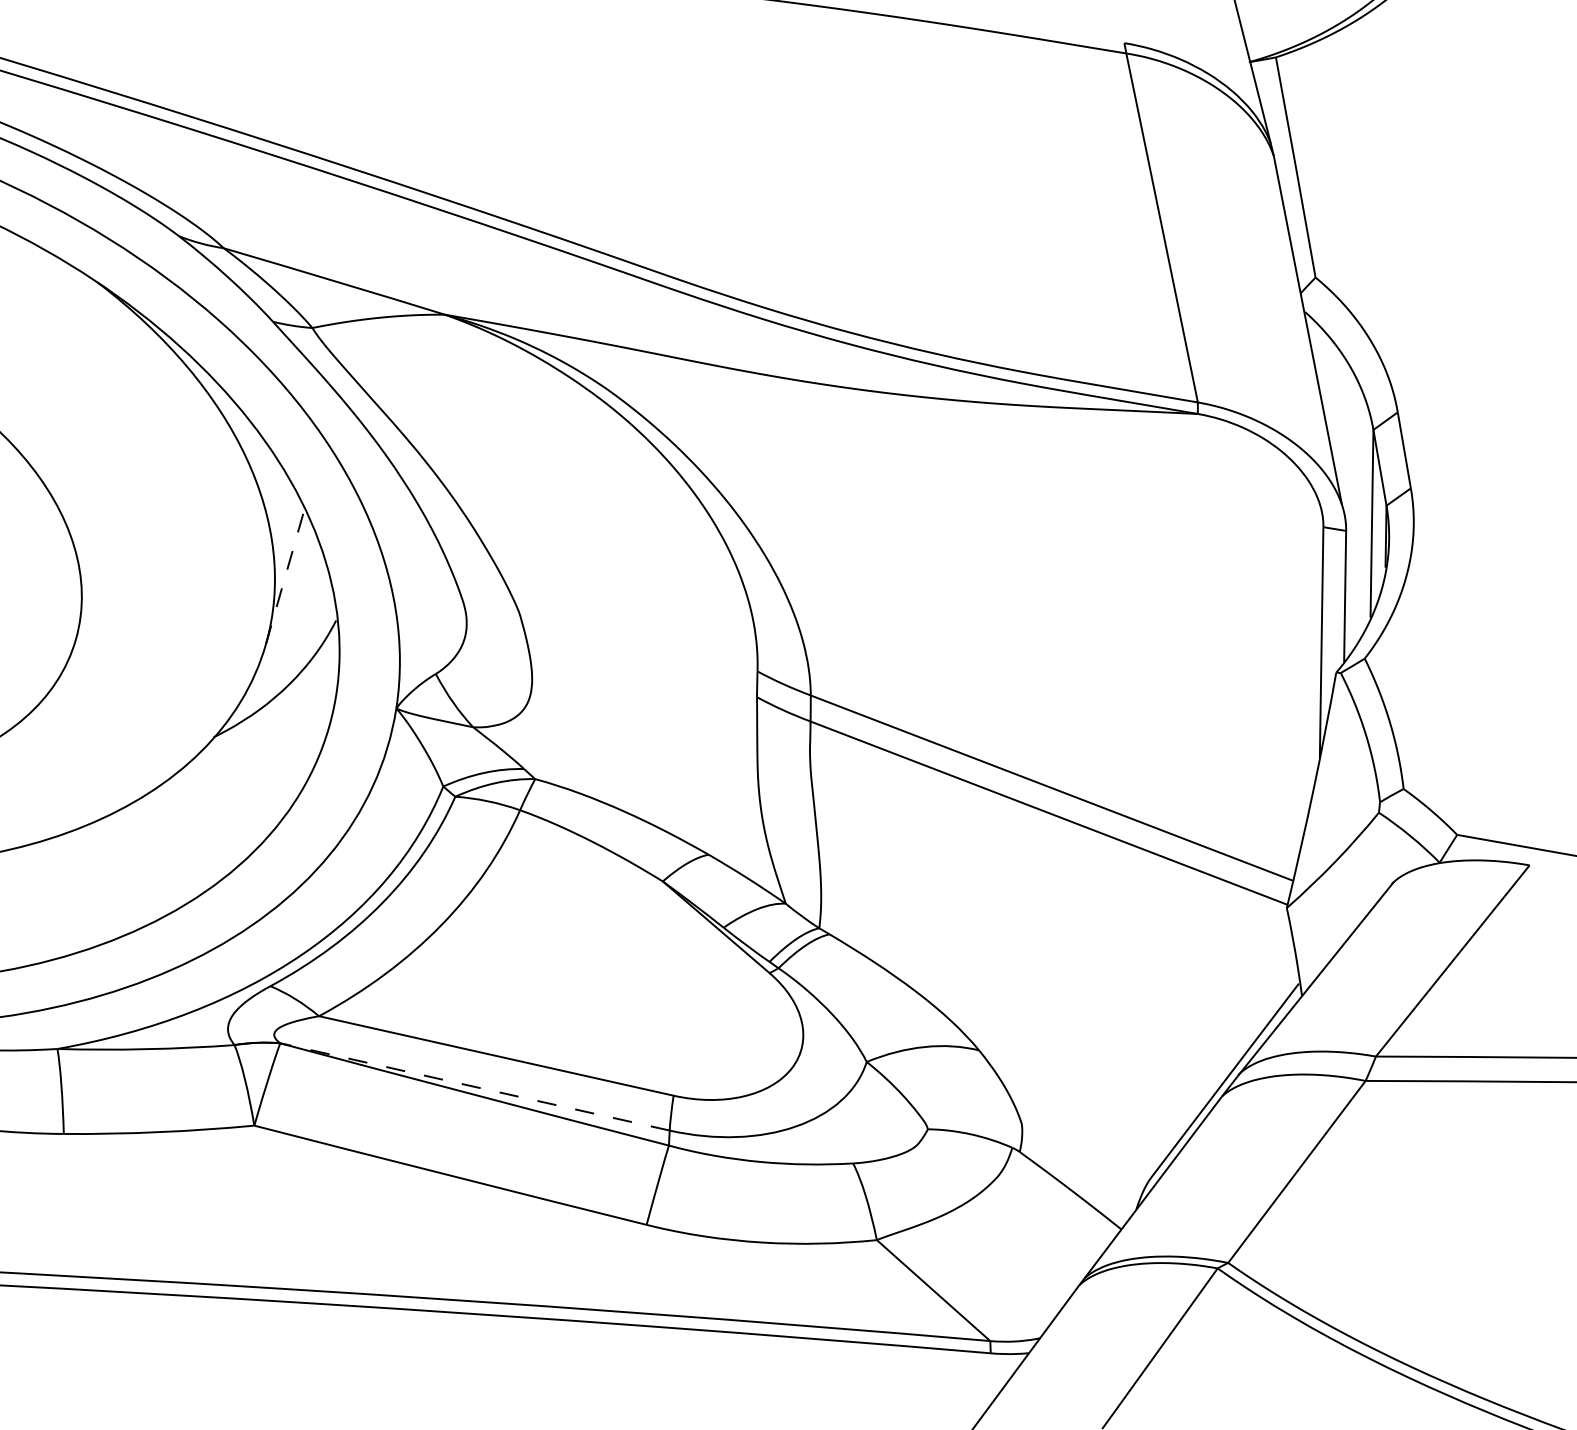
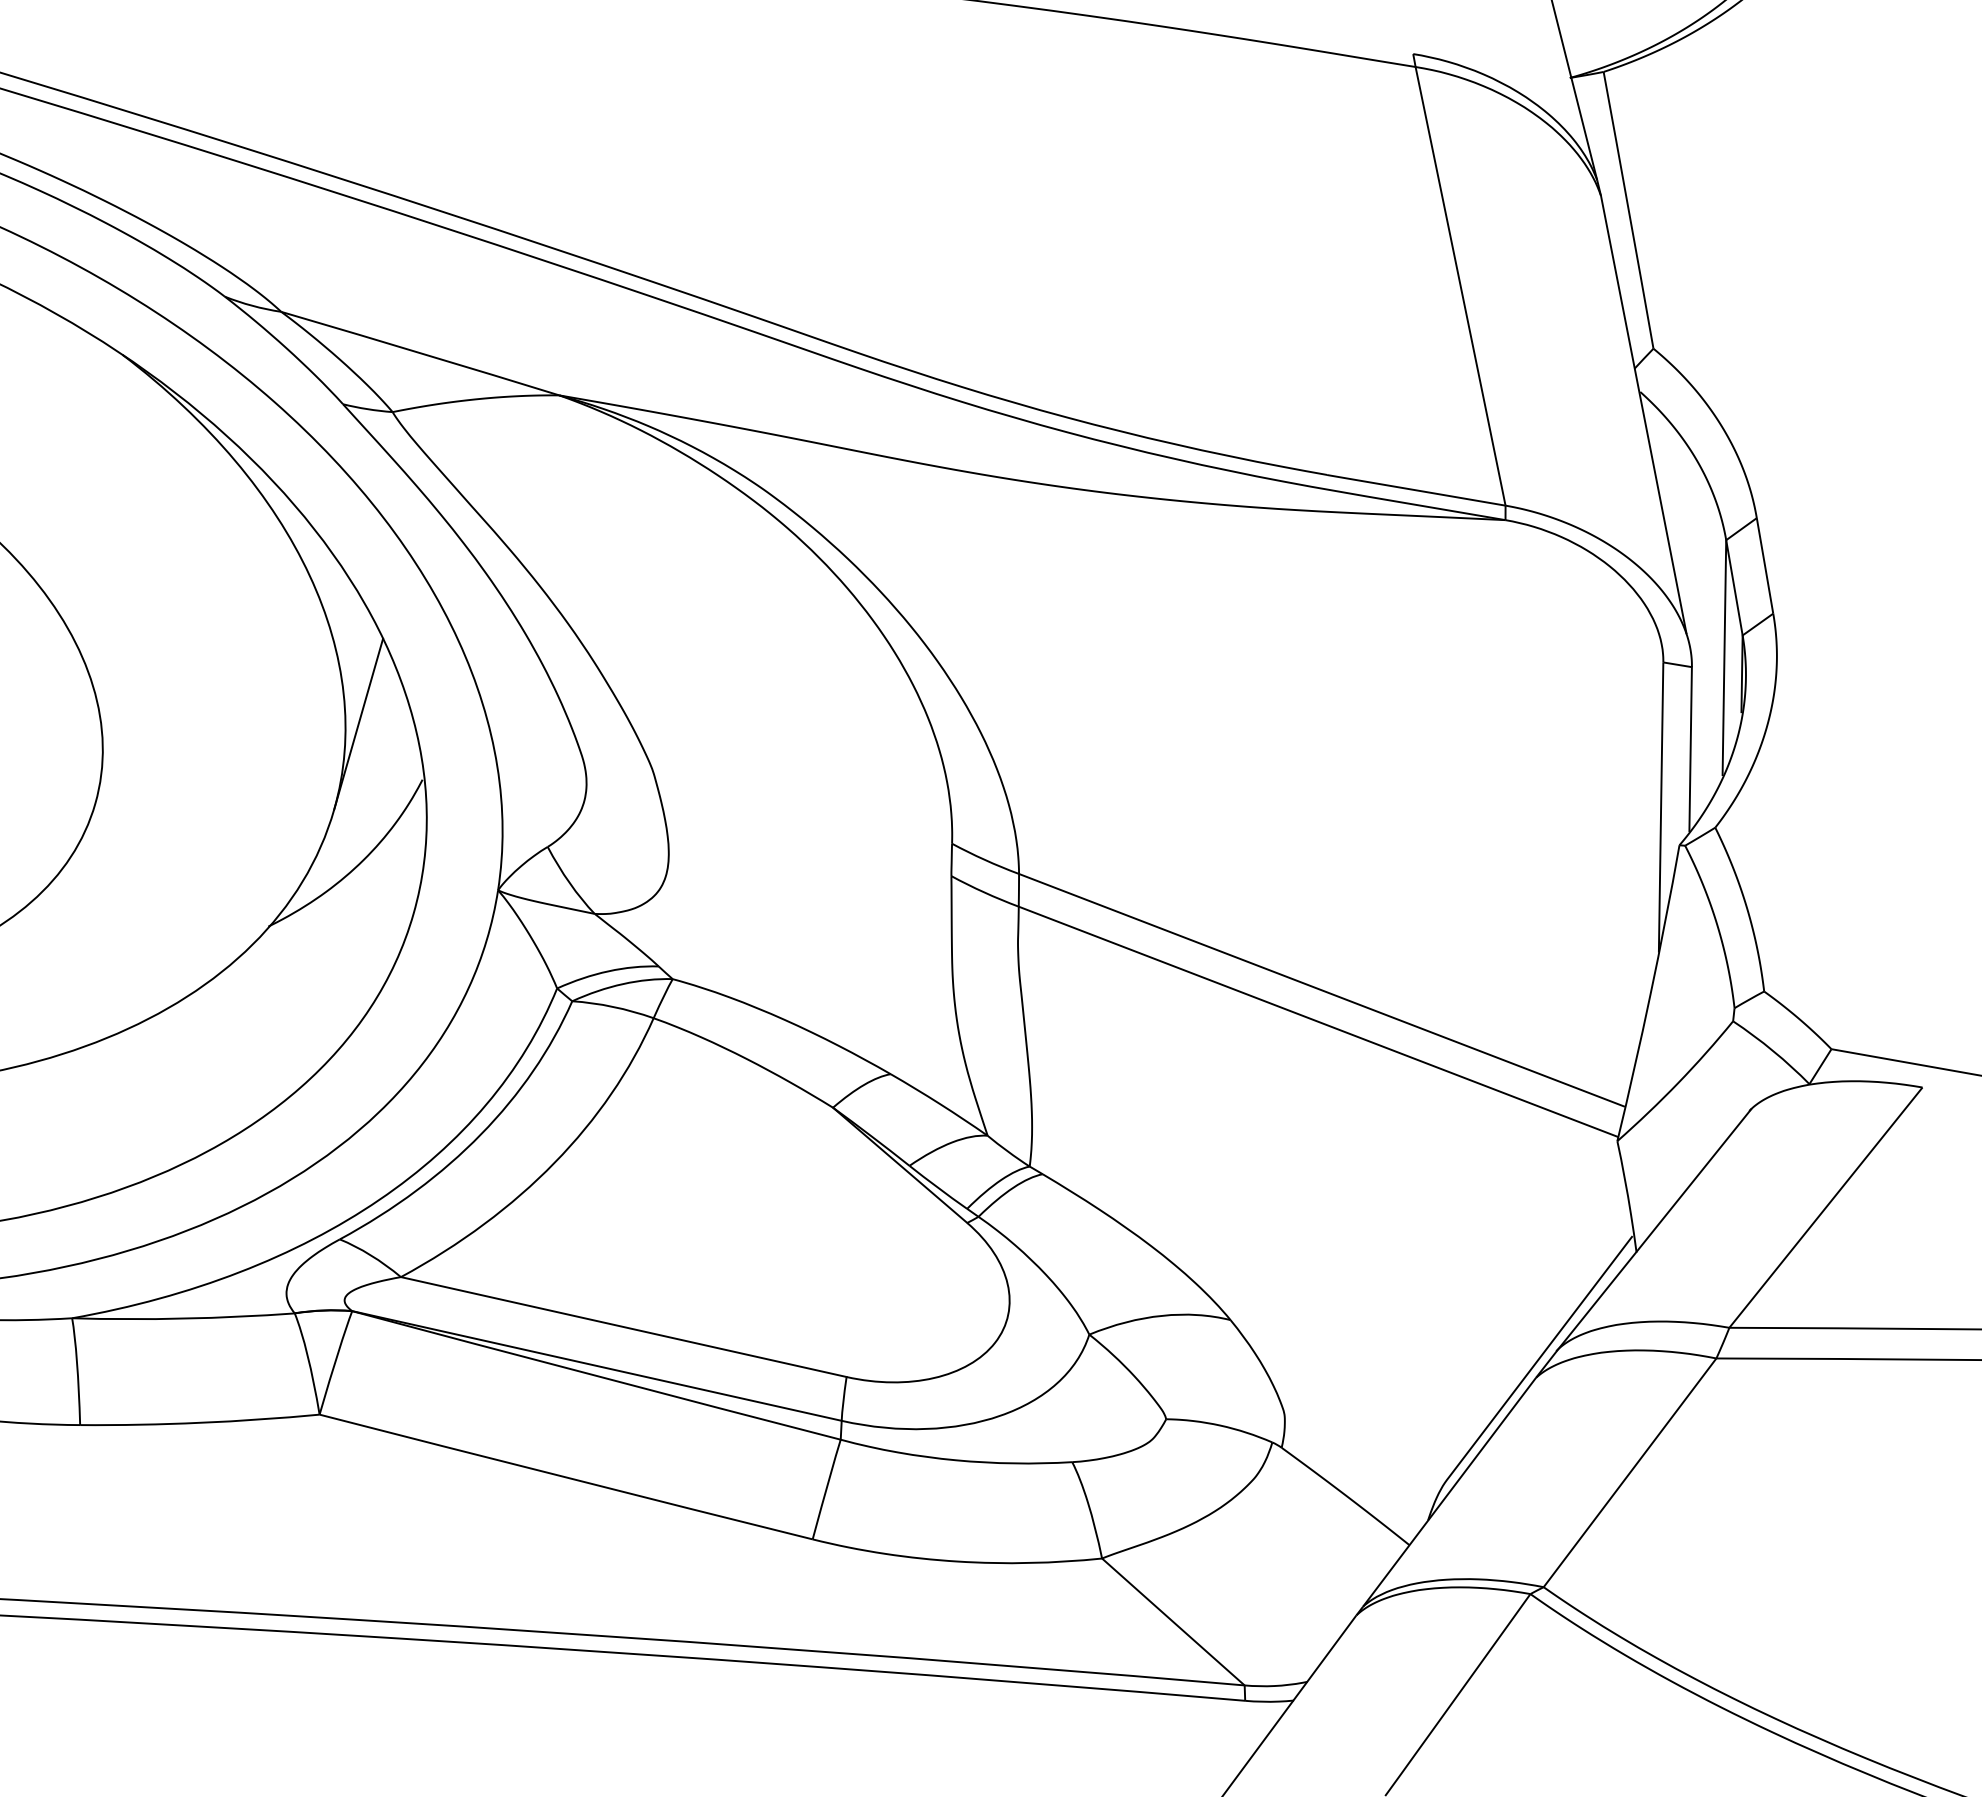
line: (285, 576) -> (358, 724), dashed -> solid
line: (474, 1086) -> (596, 1365), dashed -> solid

